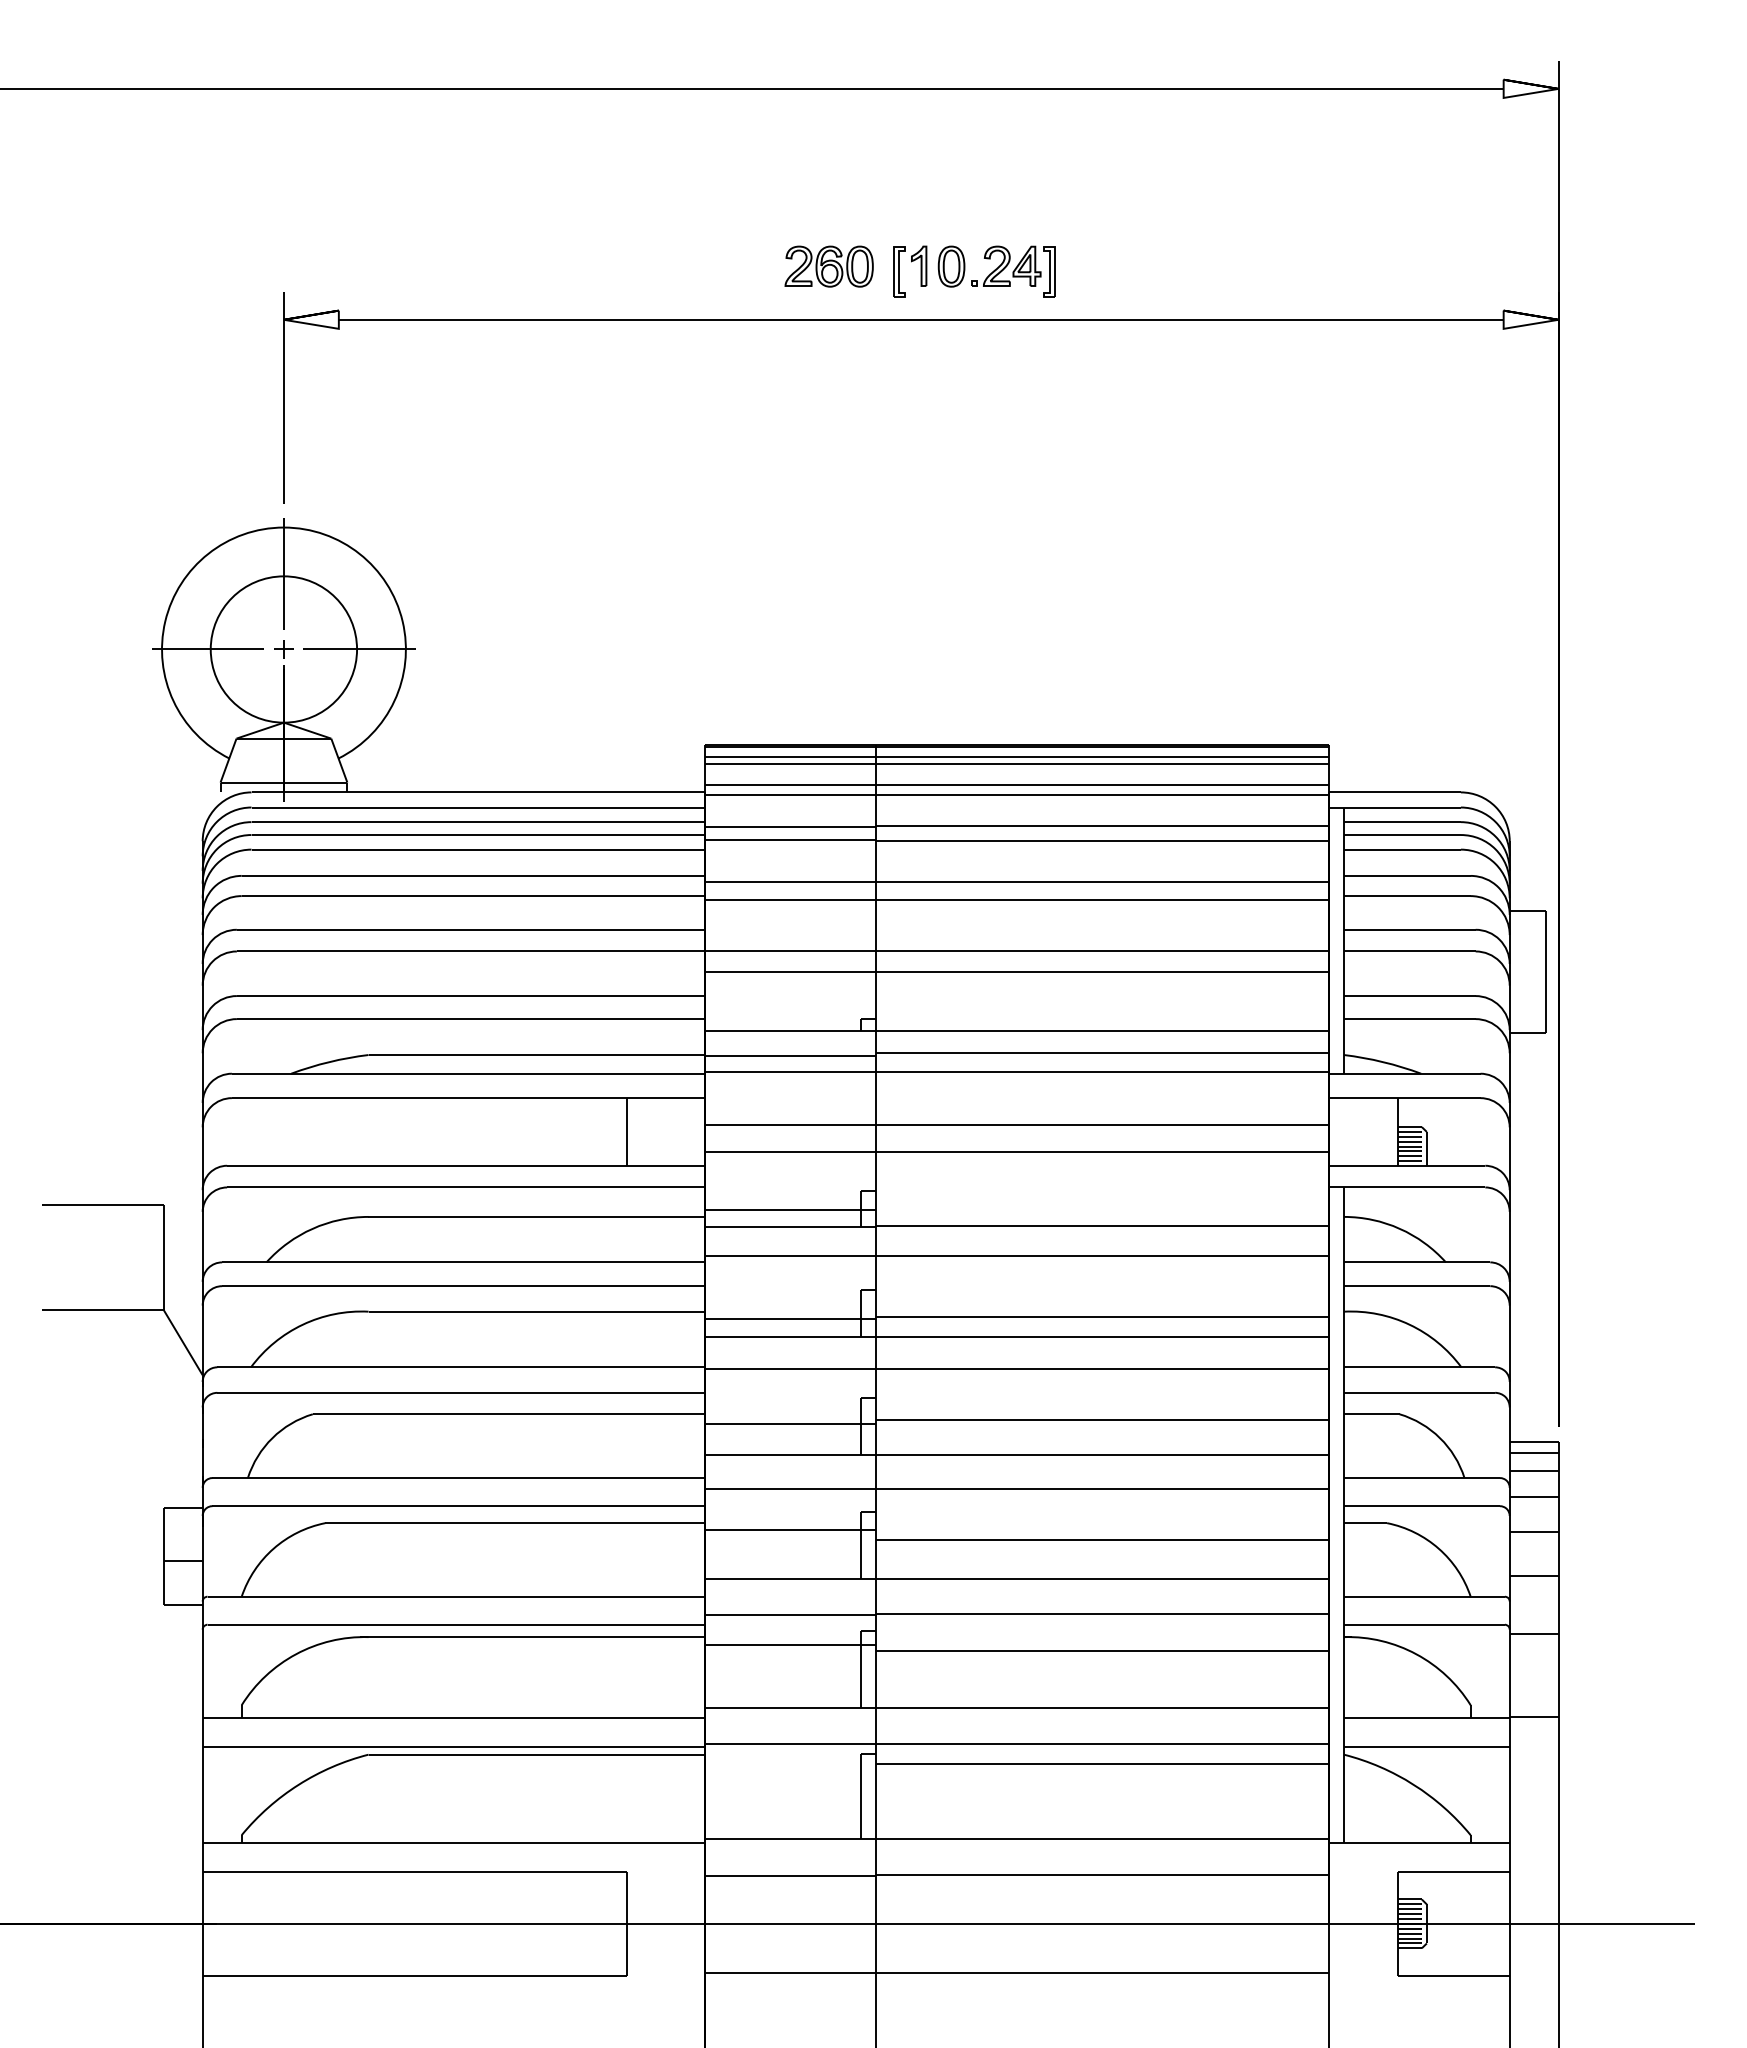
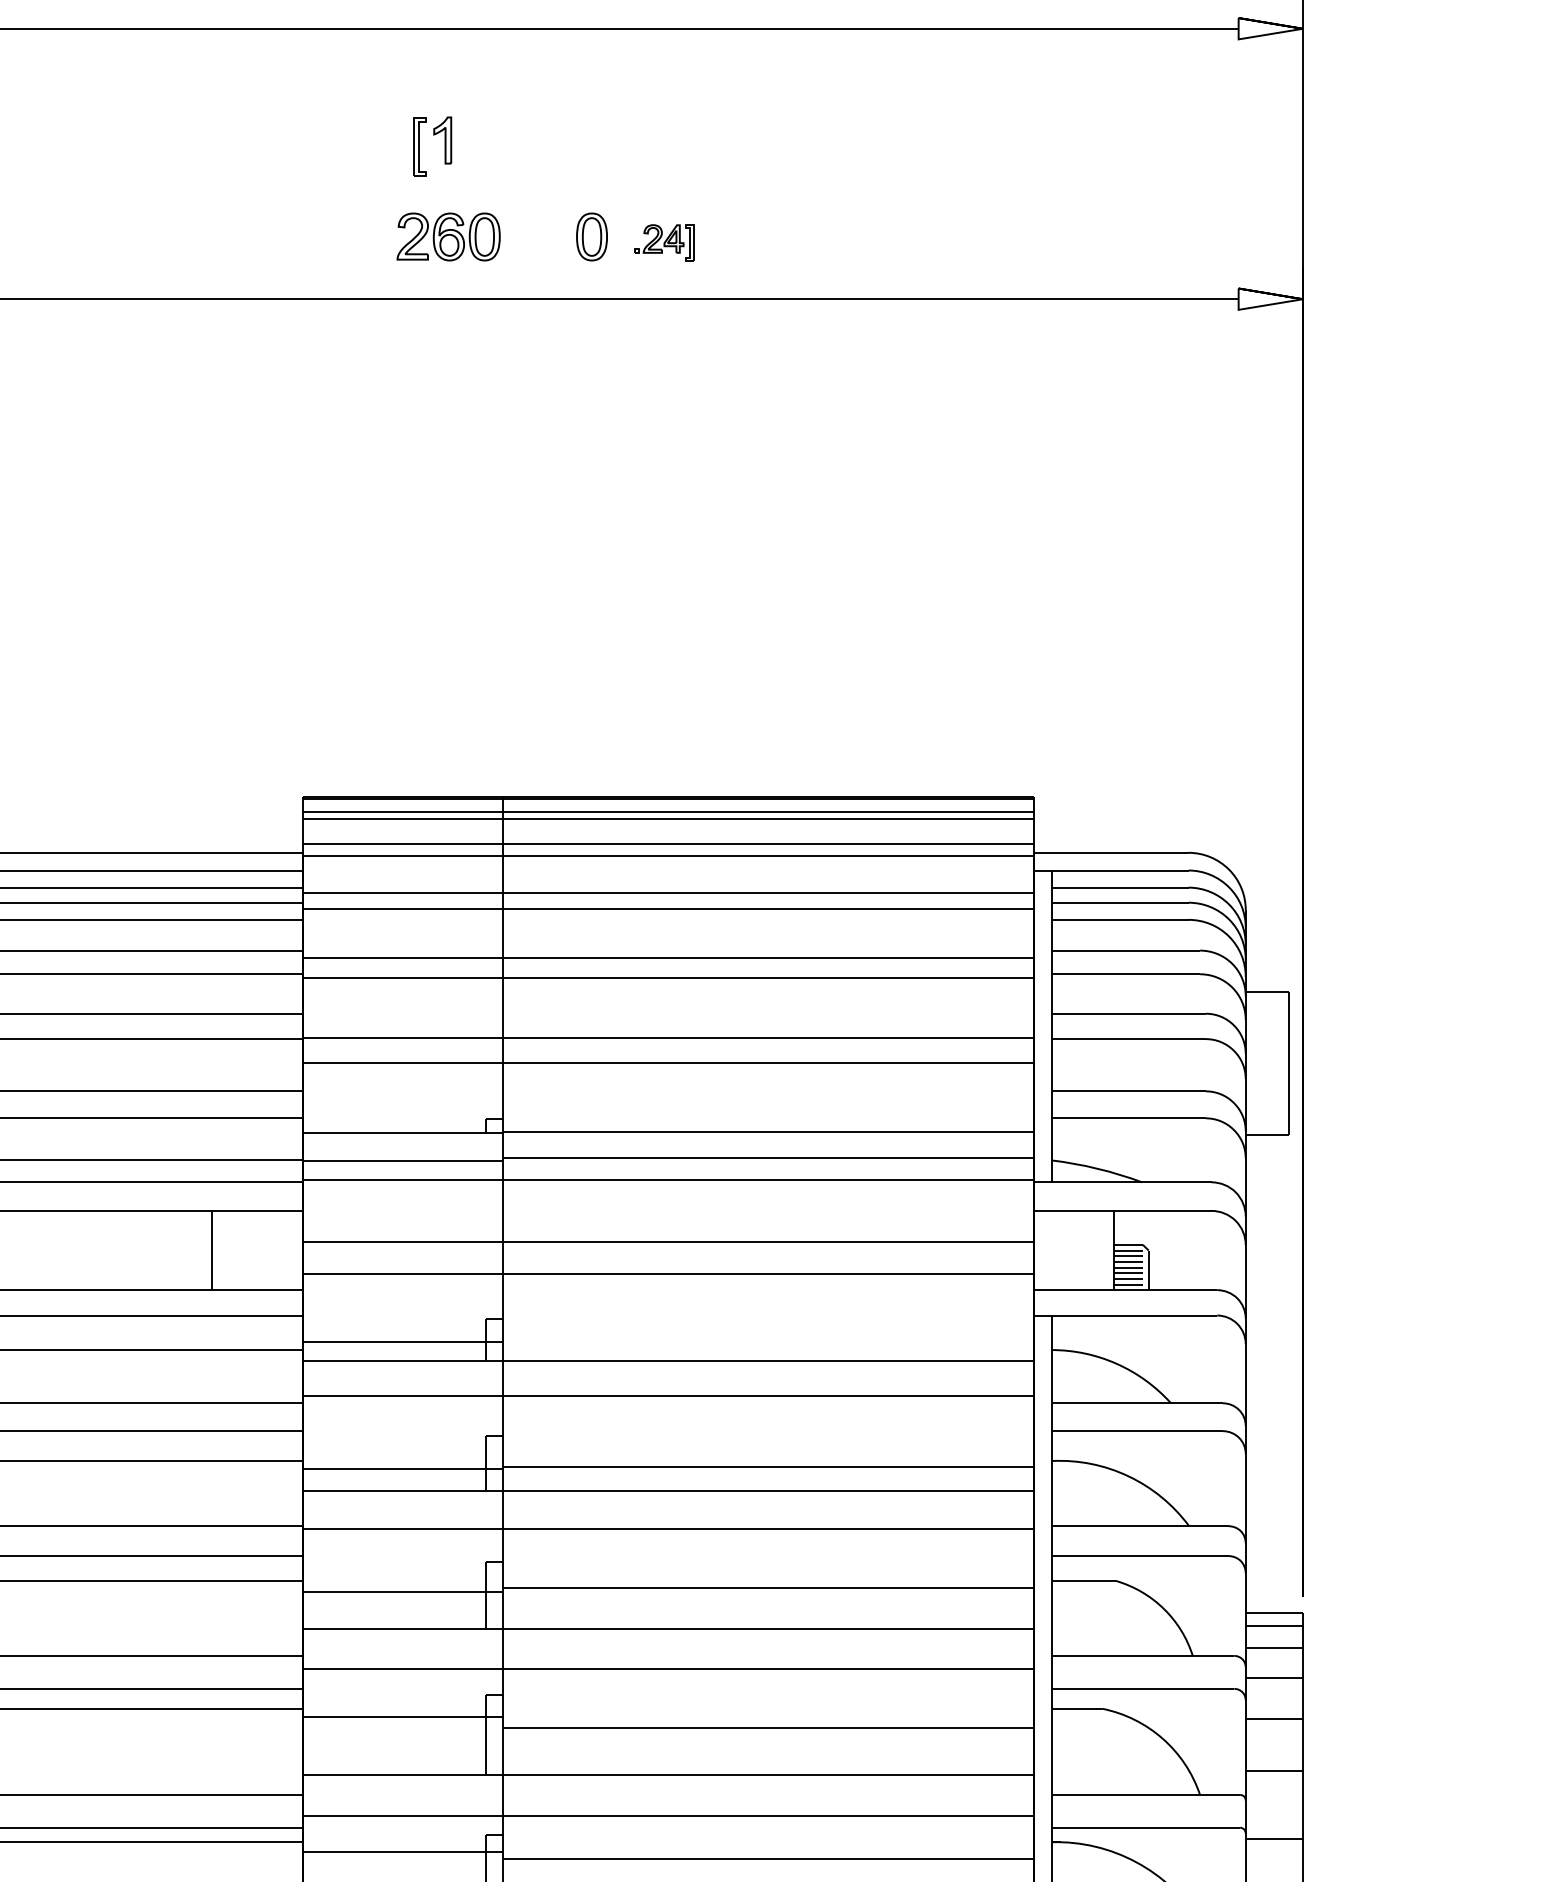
part: (911, 262) -> (433, 136), moved
part: (1013, 271) -> (664, 242), size x0.6

